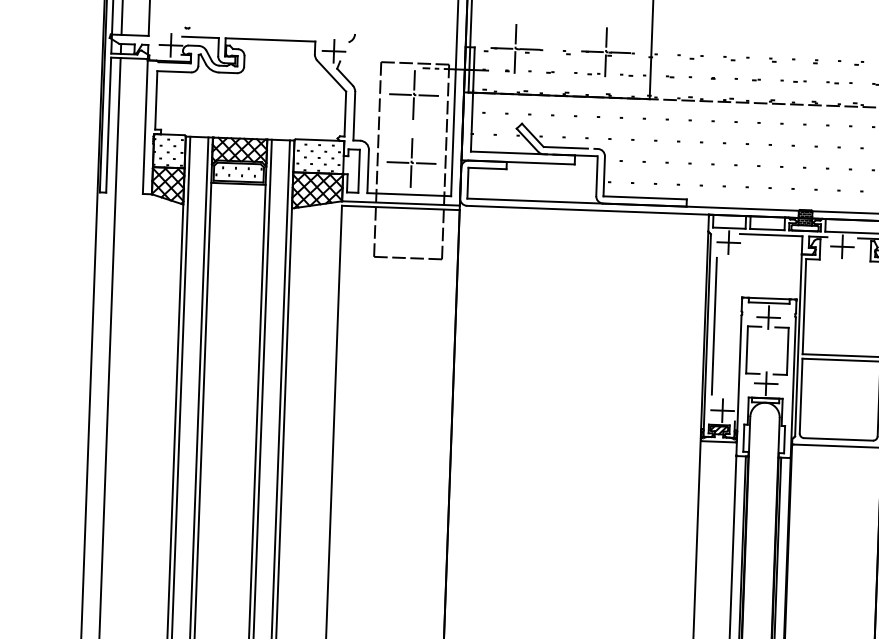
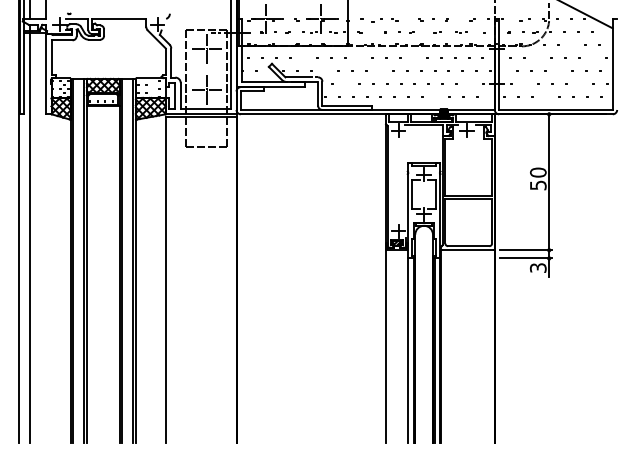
part: (690, 55) -> (371, 19), size x1.4
part: (839, 83) -> (461, 32), size x0.7
line: (713, 326) -> (391, 181), removed

